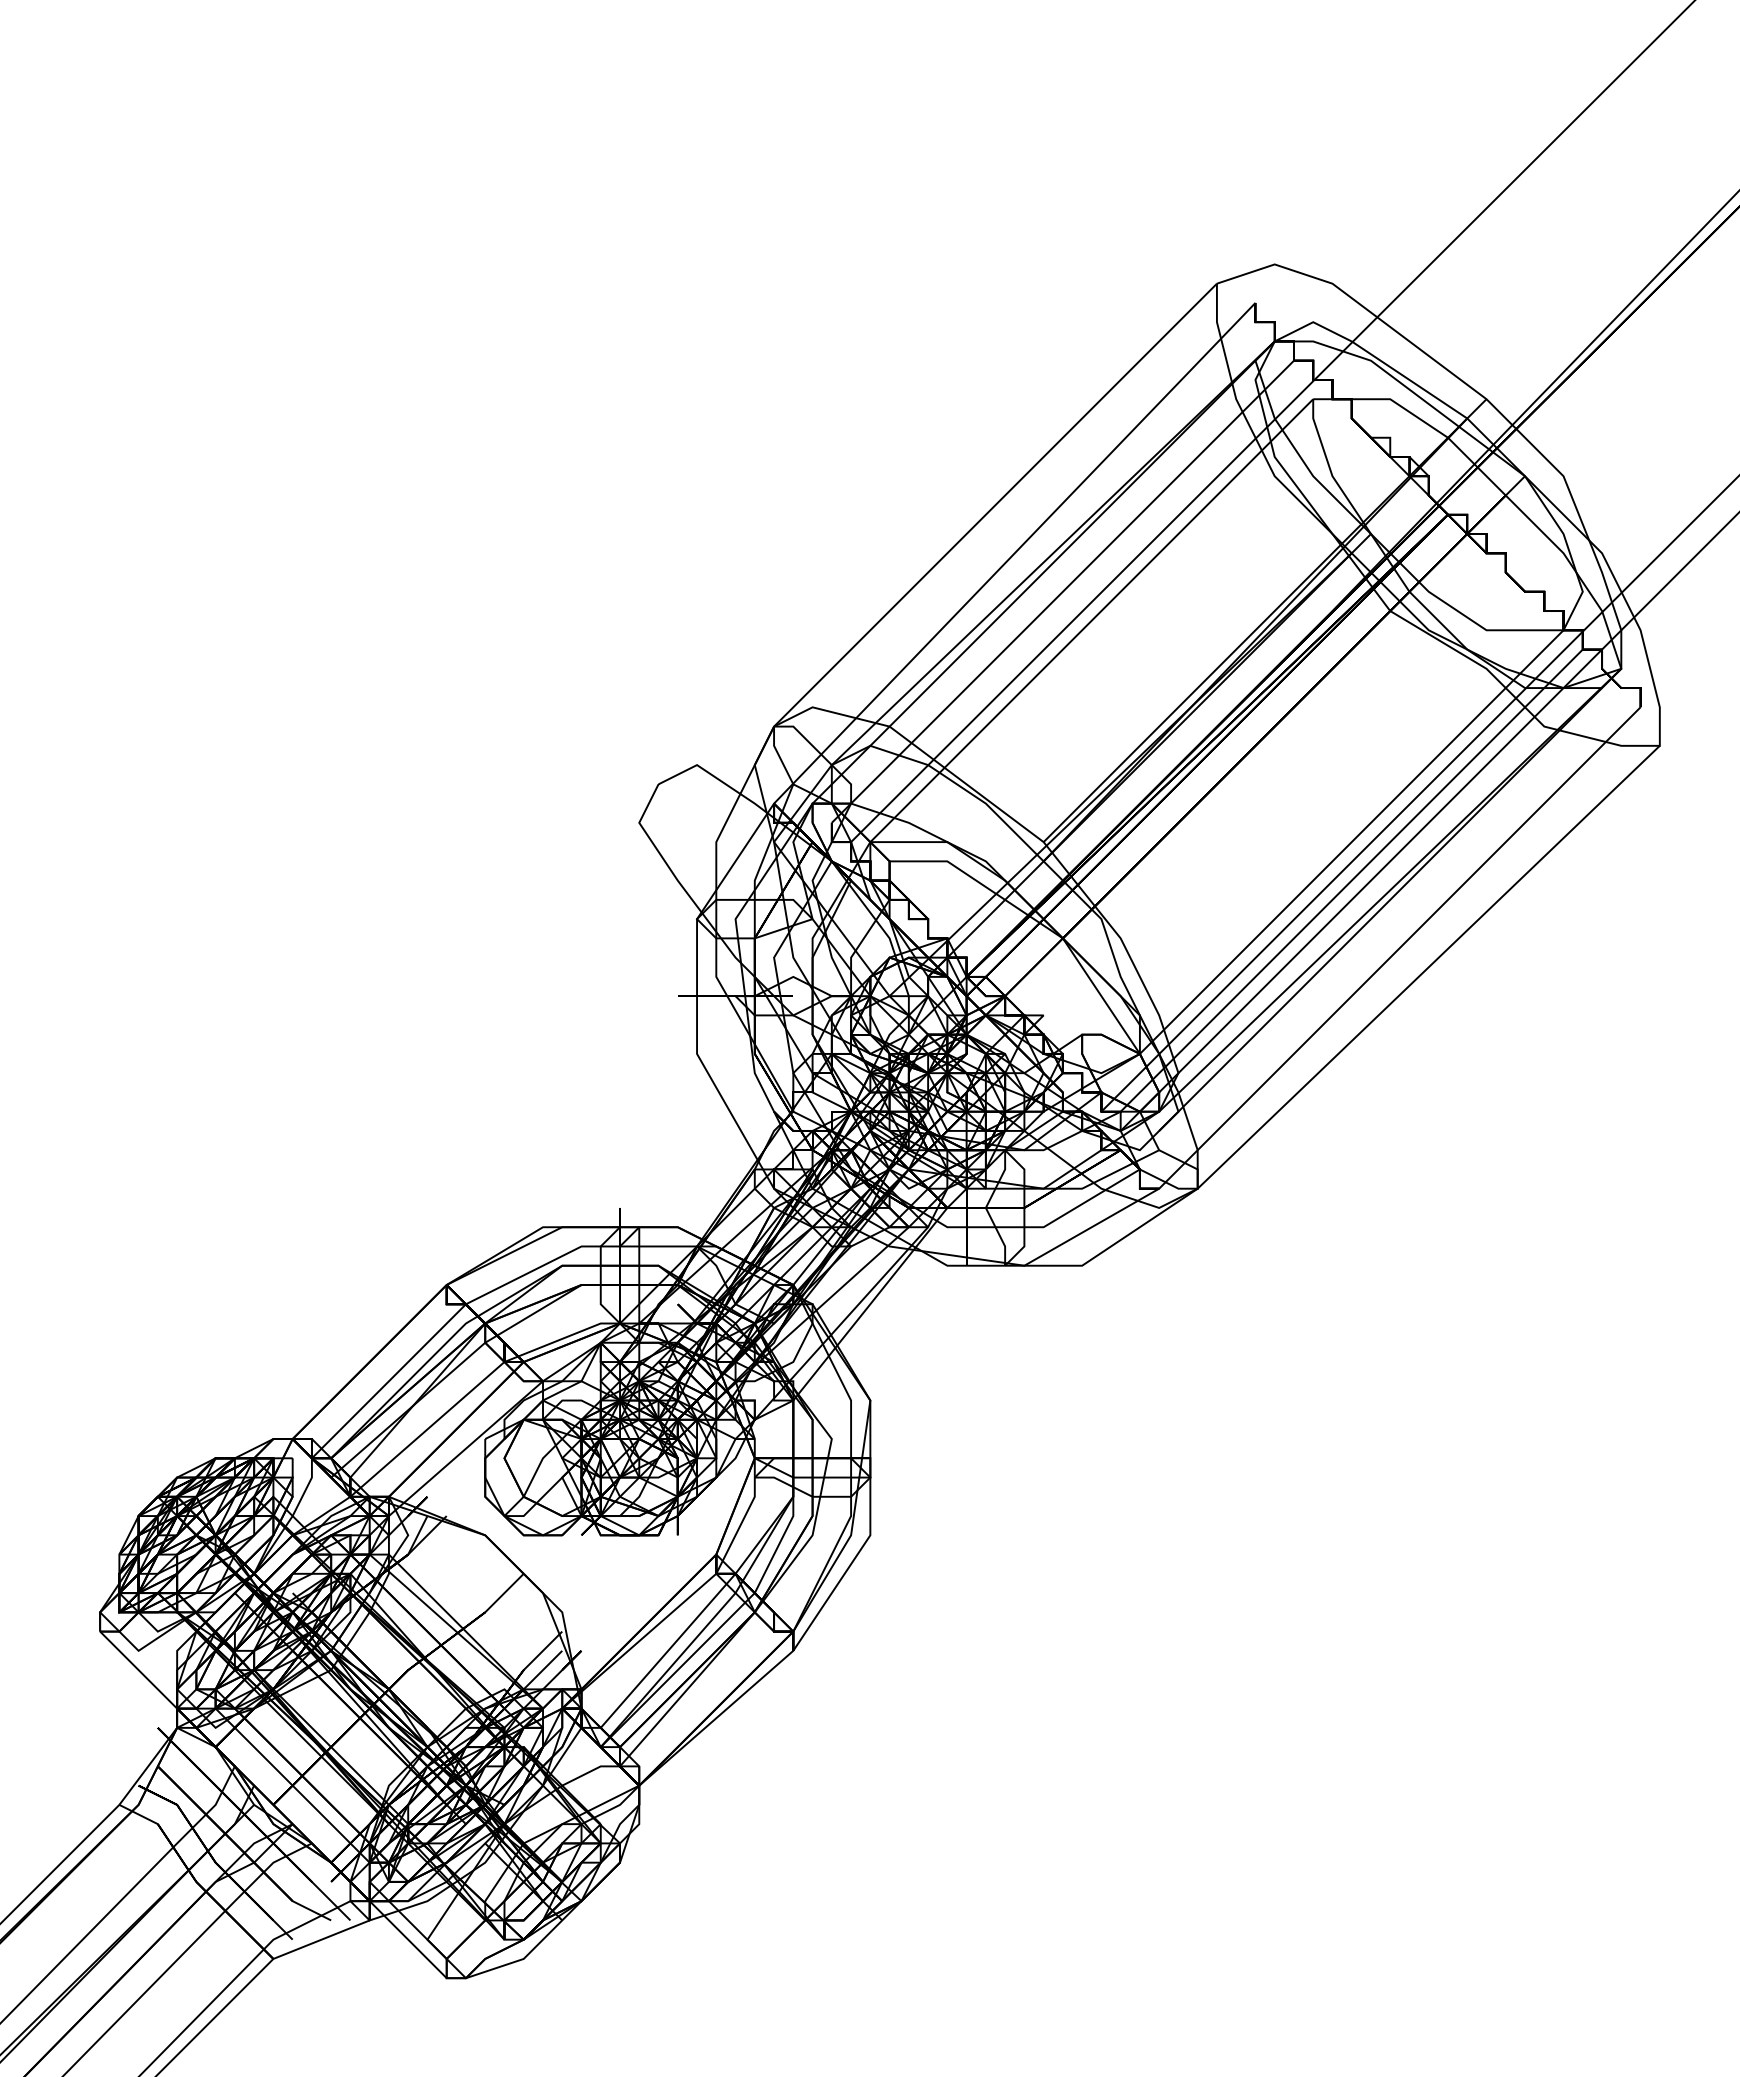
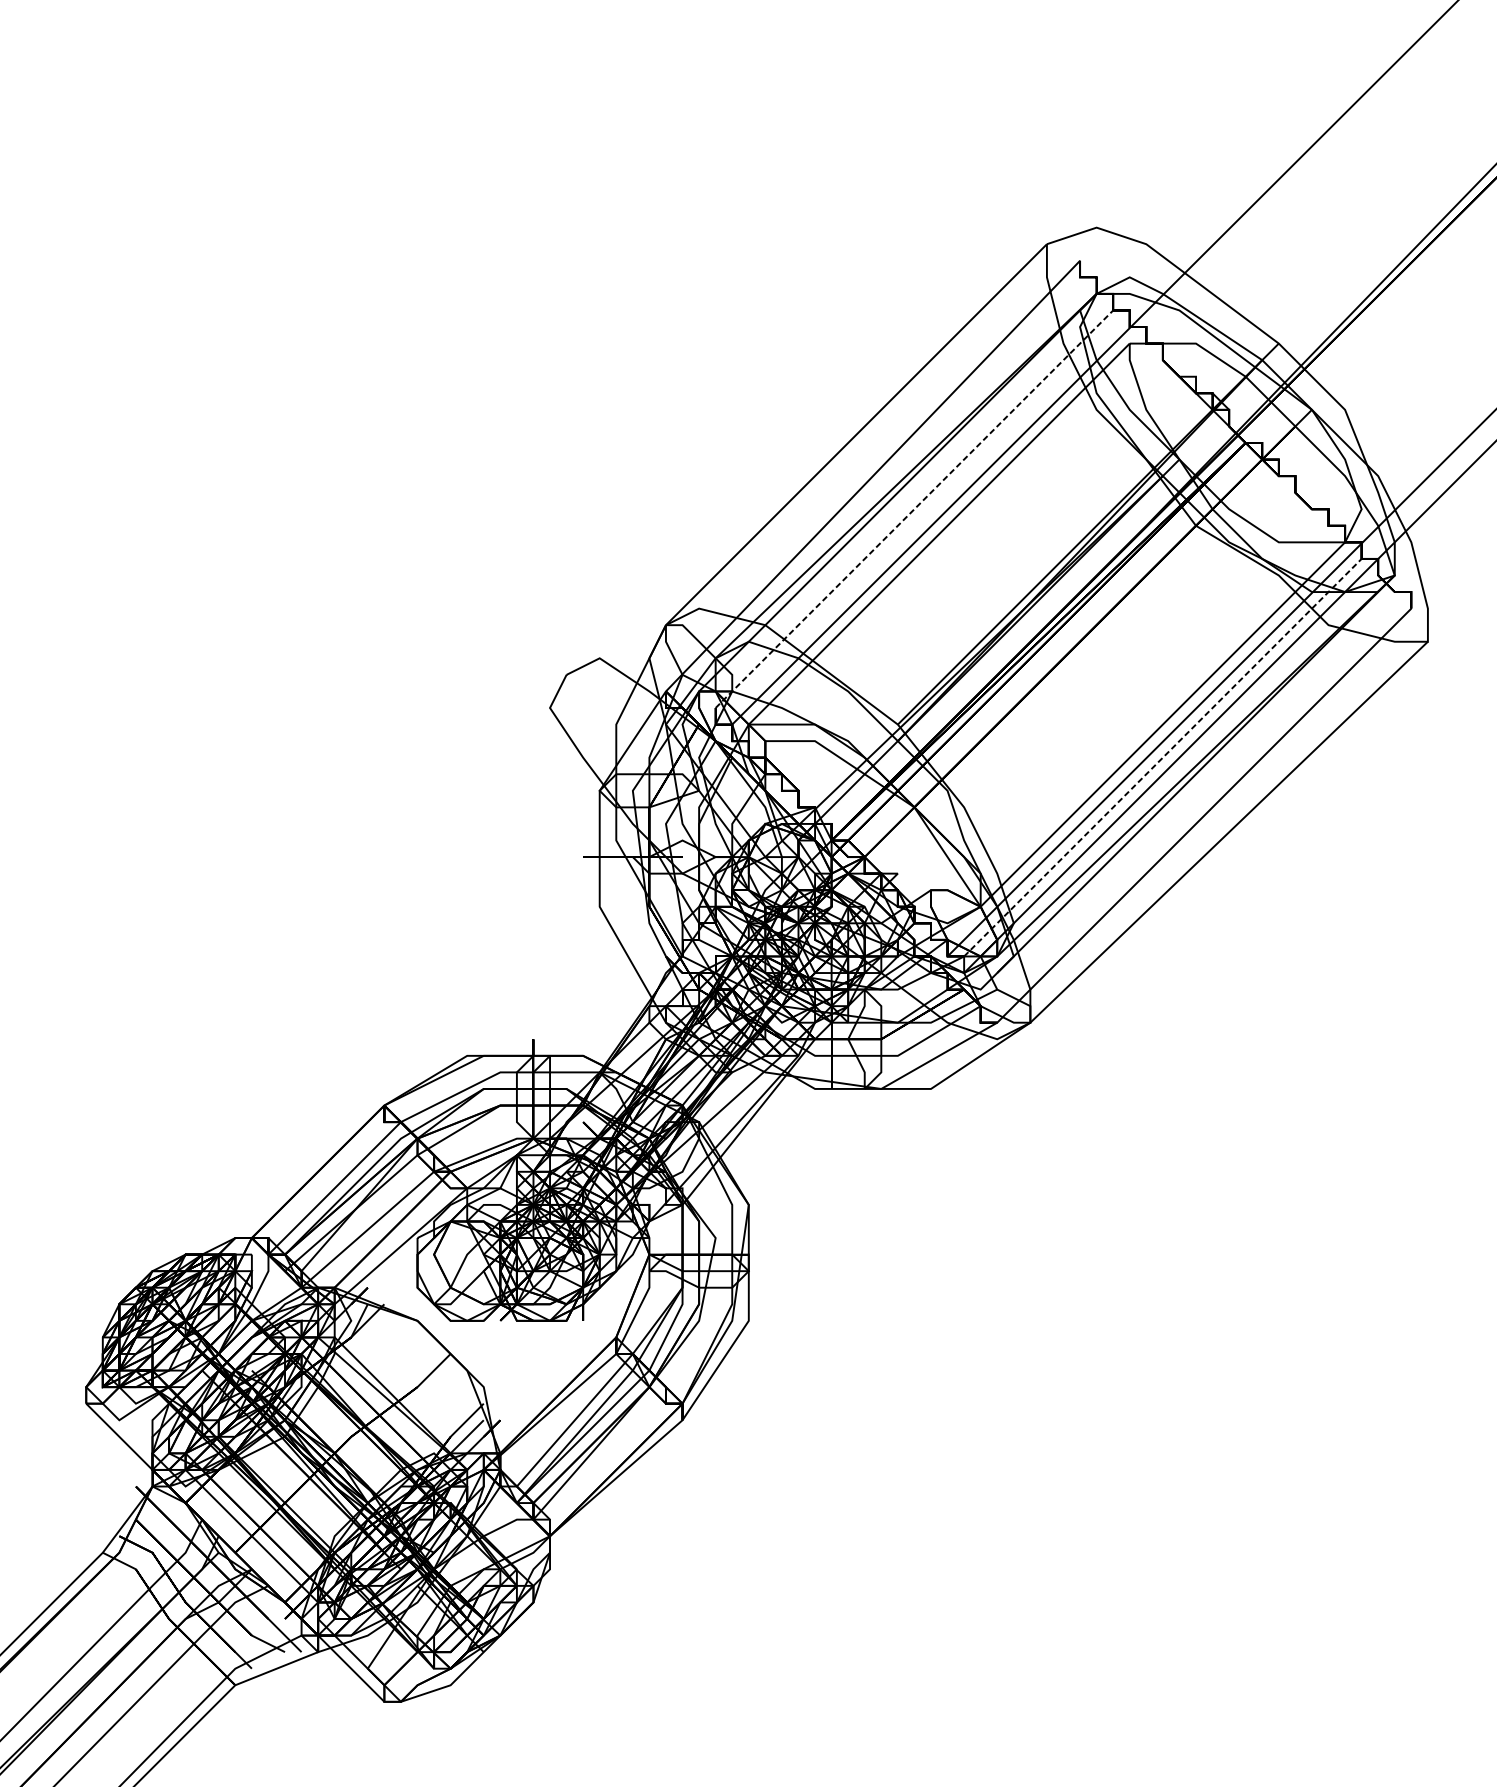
line: (1062, 591) -> (914, 508), solid -> dashed
line: (1351, 880) -> (1162, 757), solid -> dashed

